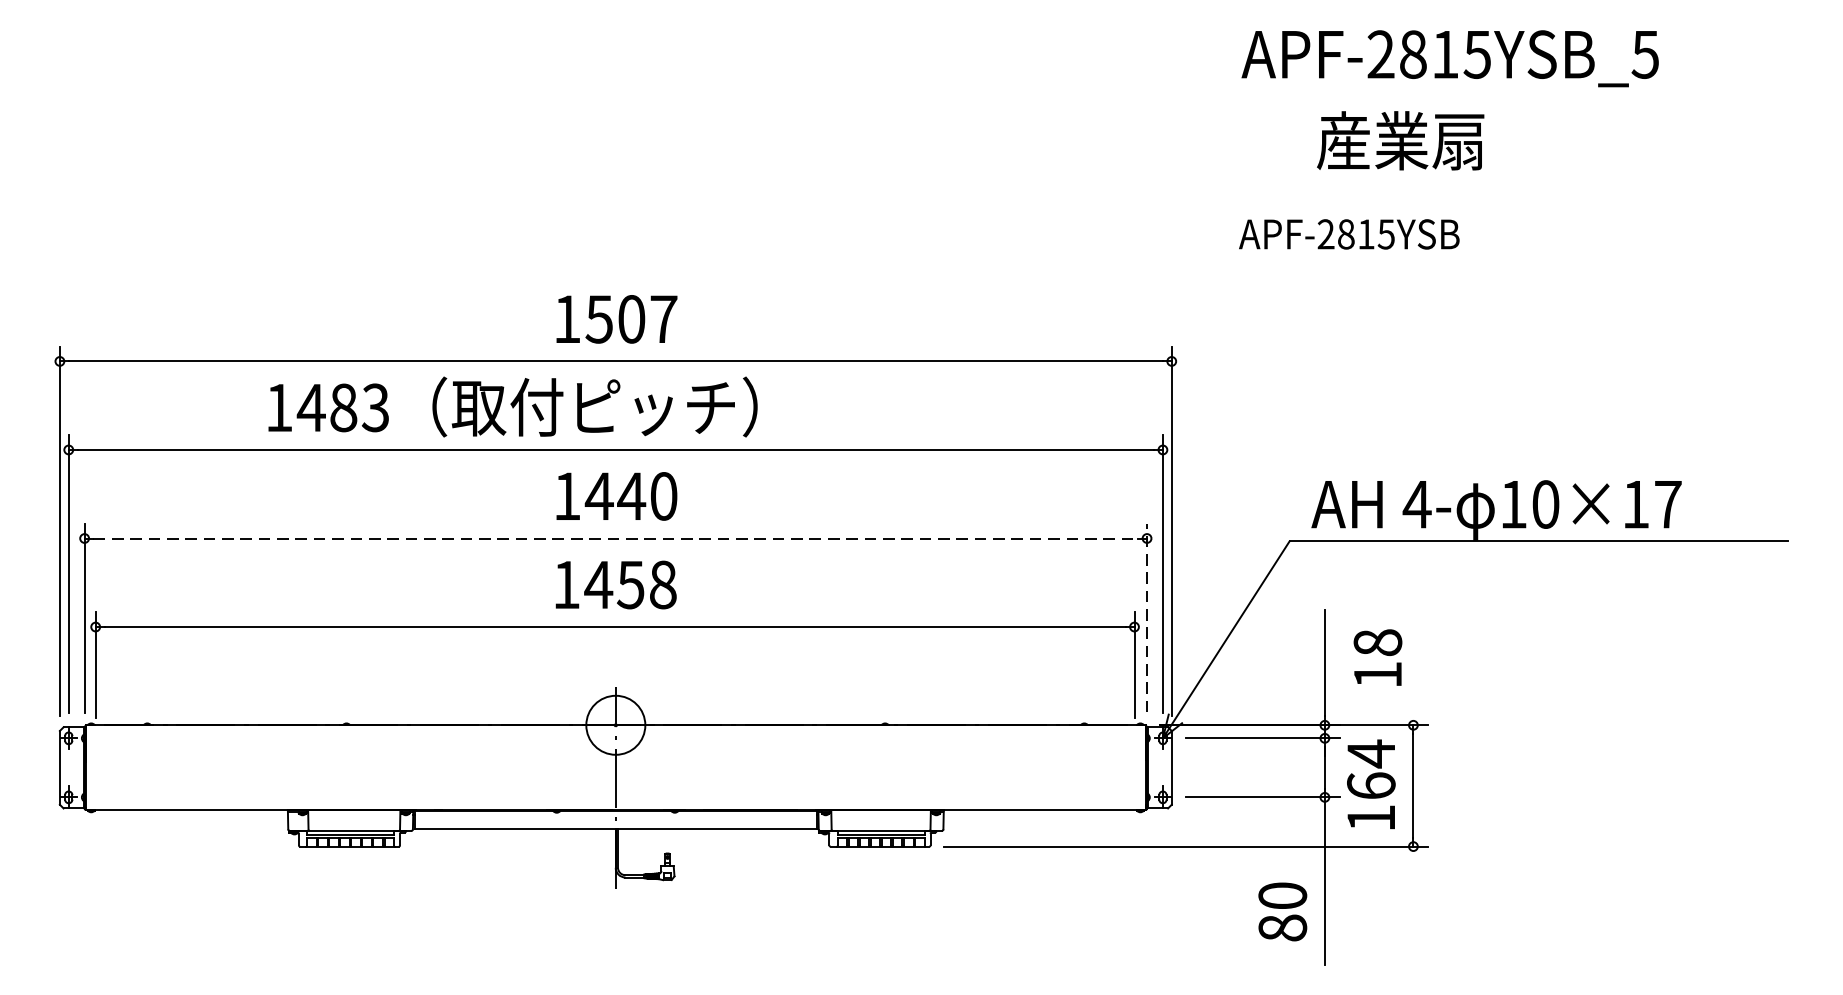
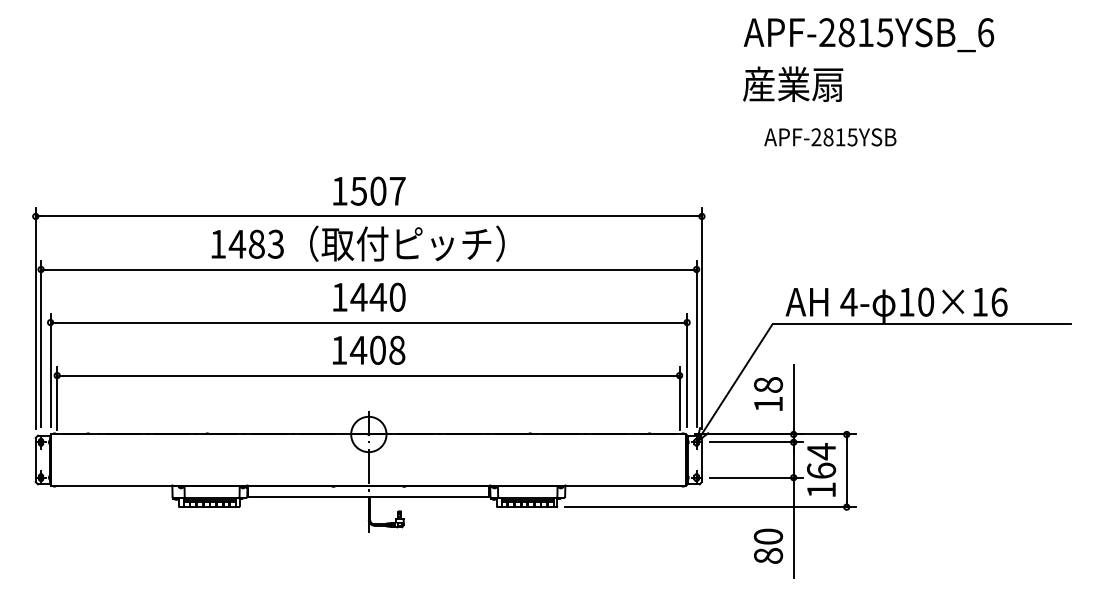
text: (1645, 54) -> (985, 32), APF-2815YSB_5 -> APF-2815YSB_6
text: (1401, 139) -> (793, 83), moved
text: (1349, 234) -> (830, 137), moved
text: (511, 406) -> (357, 243), moved
text: (1668, 503) -> (999, 301), 10×17 -> 10×16
line: (615, 538) -> (368, 322), dashed -> solid
text: (630, 583) -> (377, 349), 1458 -> 1408
line: (1147, 618) -> (687, 370), dashed -> solid
text: (1377, 656) -> (768, 393), moved

